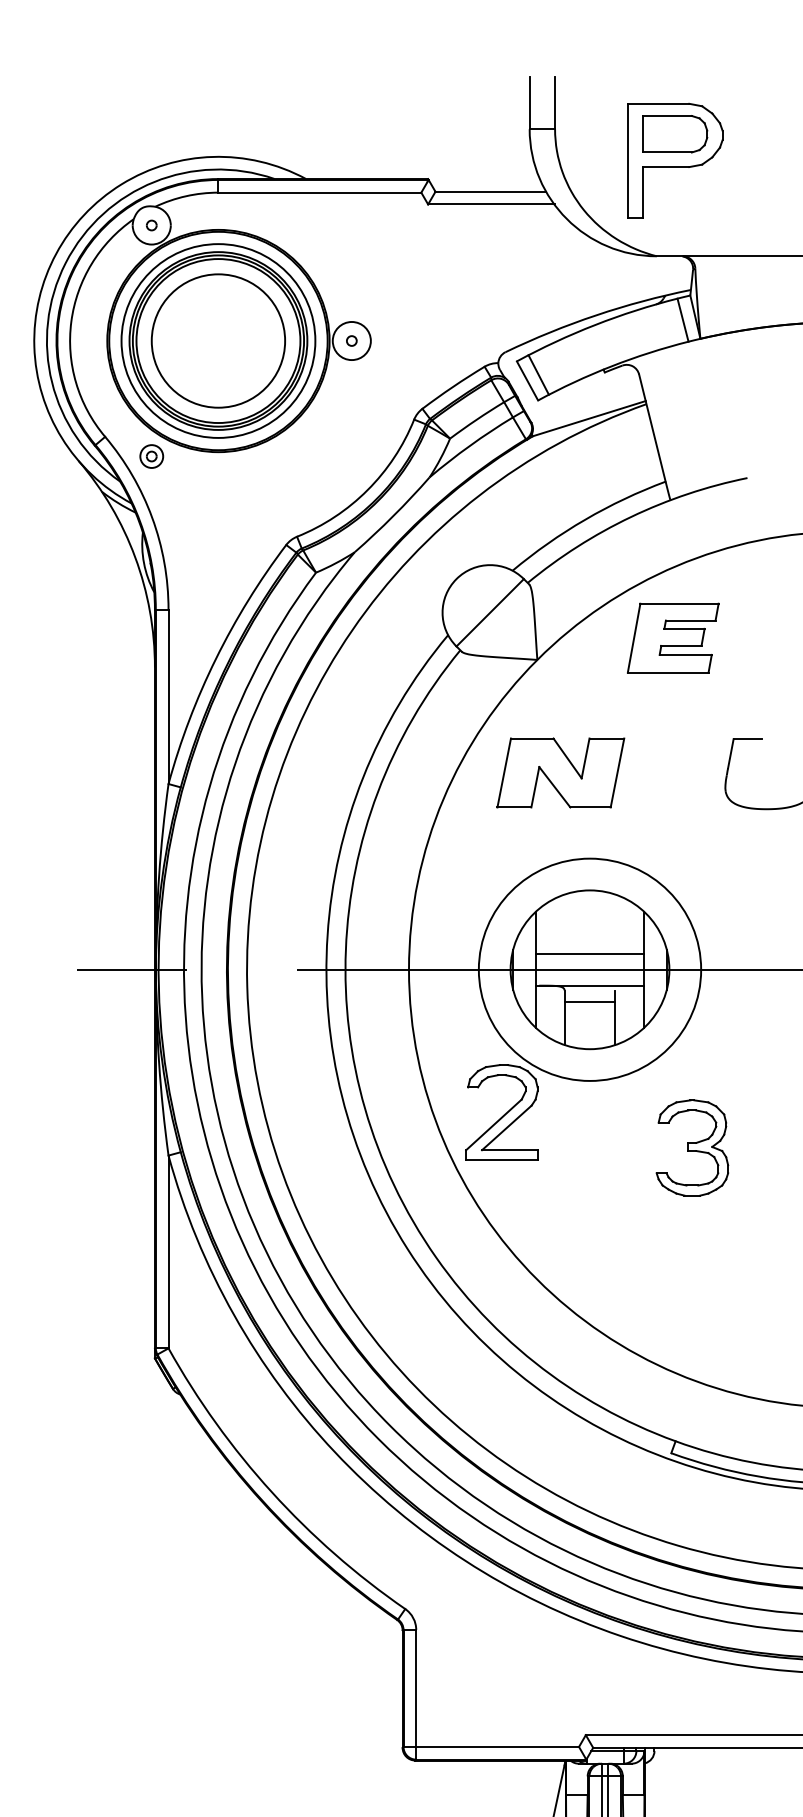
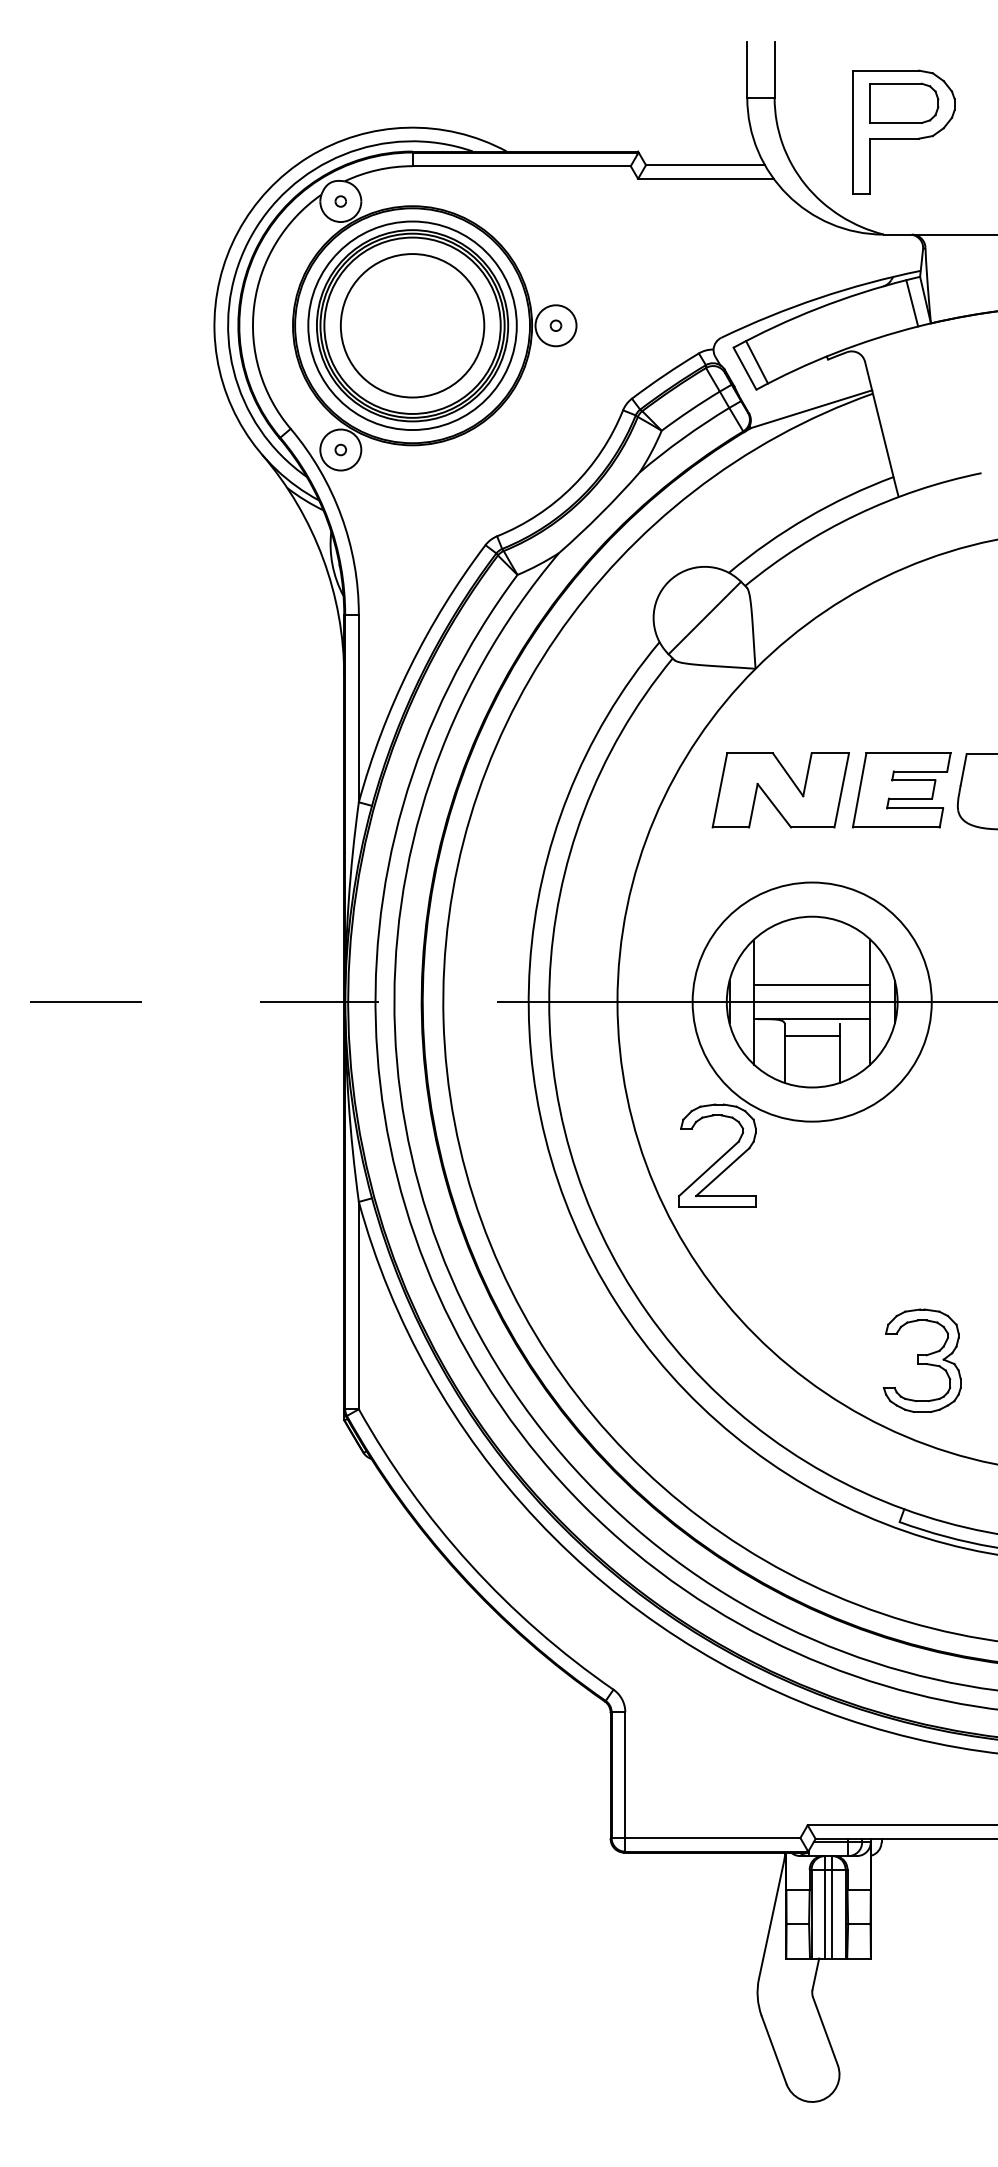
circle: (151, 456) -> (340, 449), size x1.67
part: (673, 638) -> (901, 790), moved
part: (692, 1147) -> (922, 1360), moved

